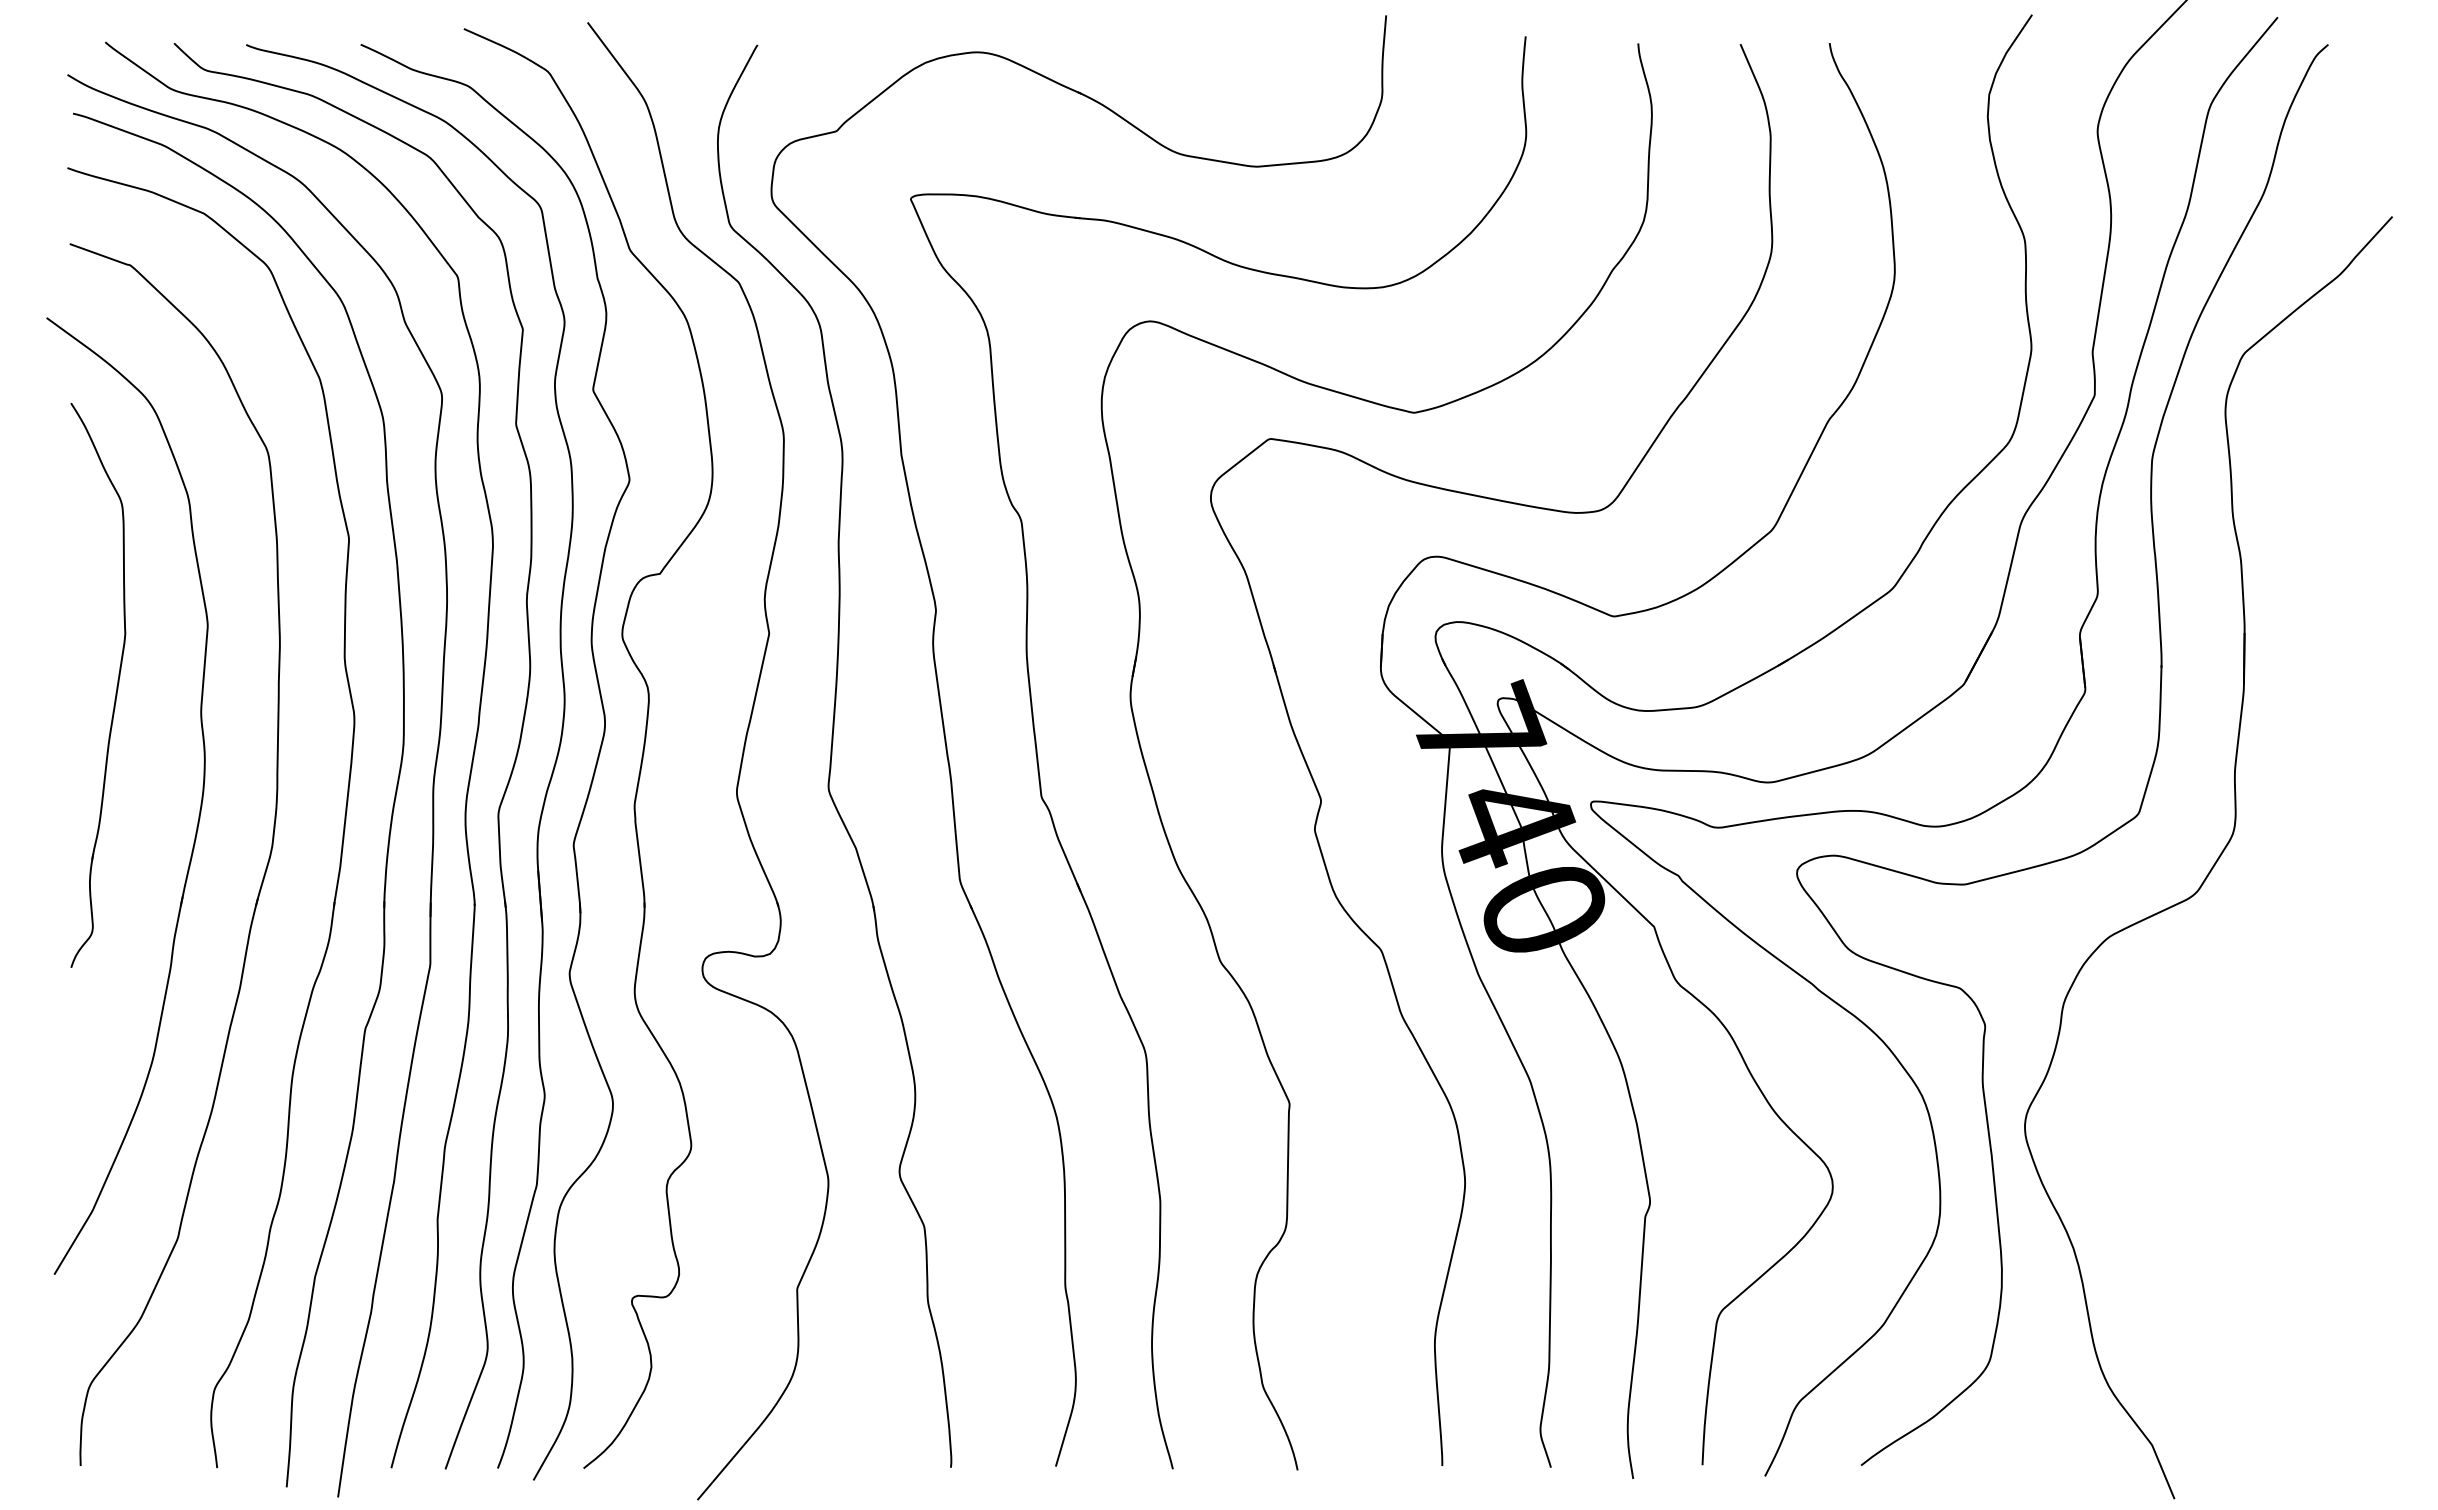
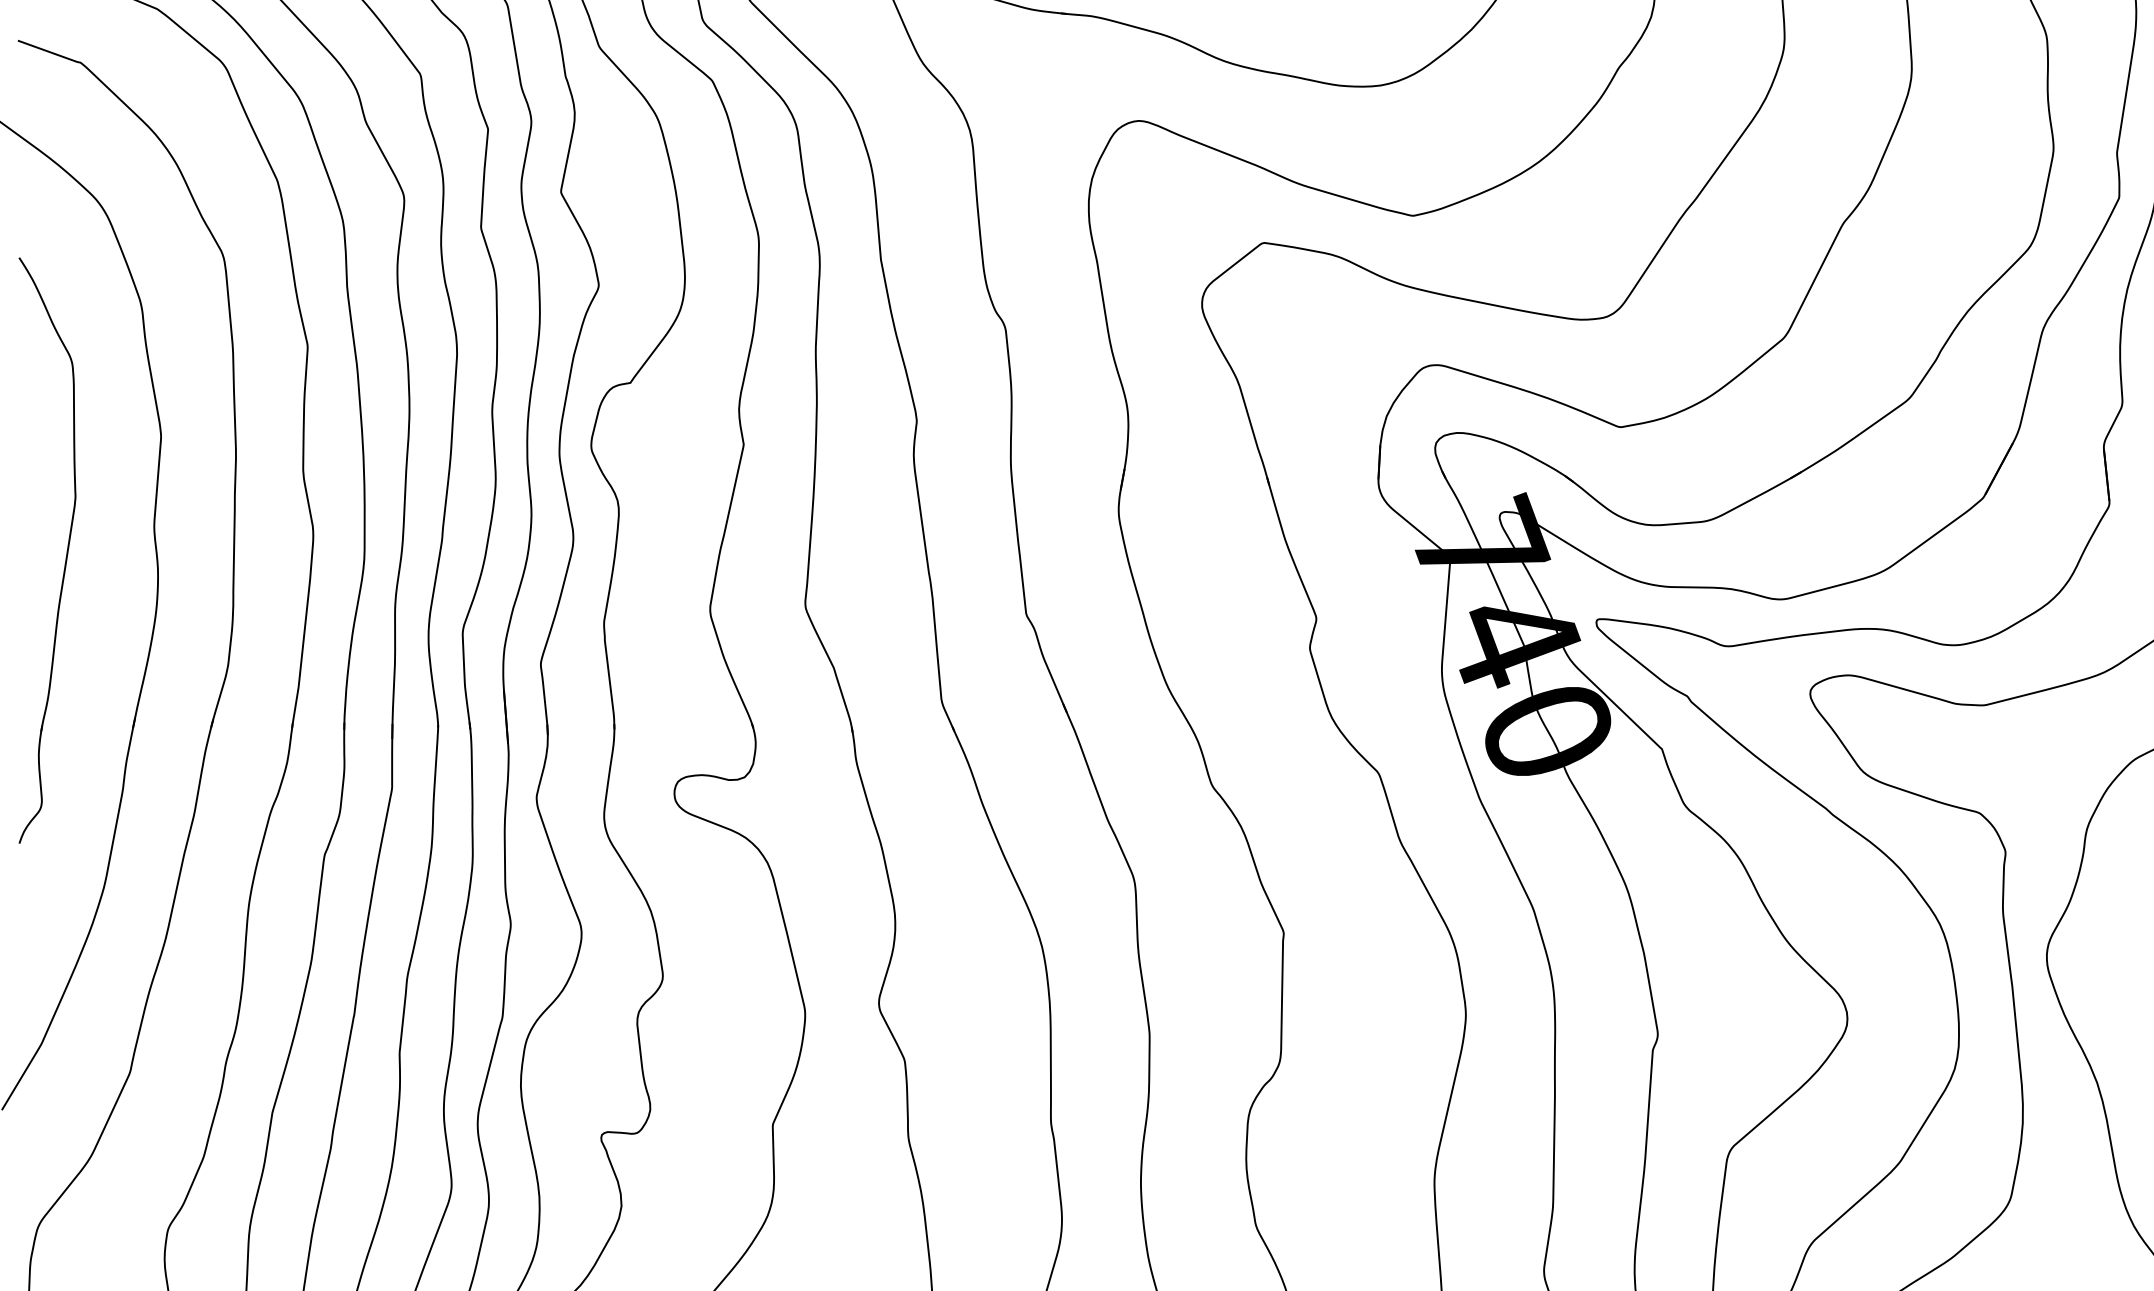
part: (116, 686) -> (66, 551), moved

